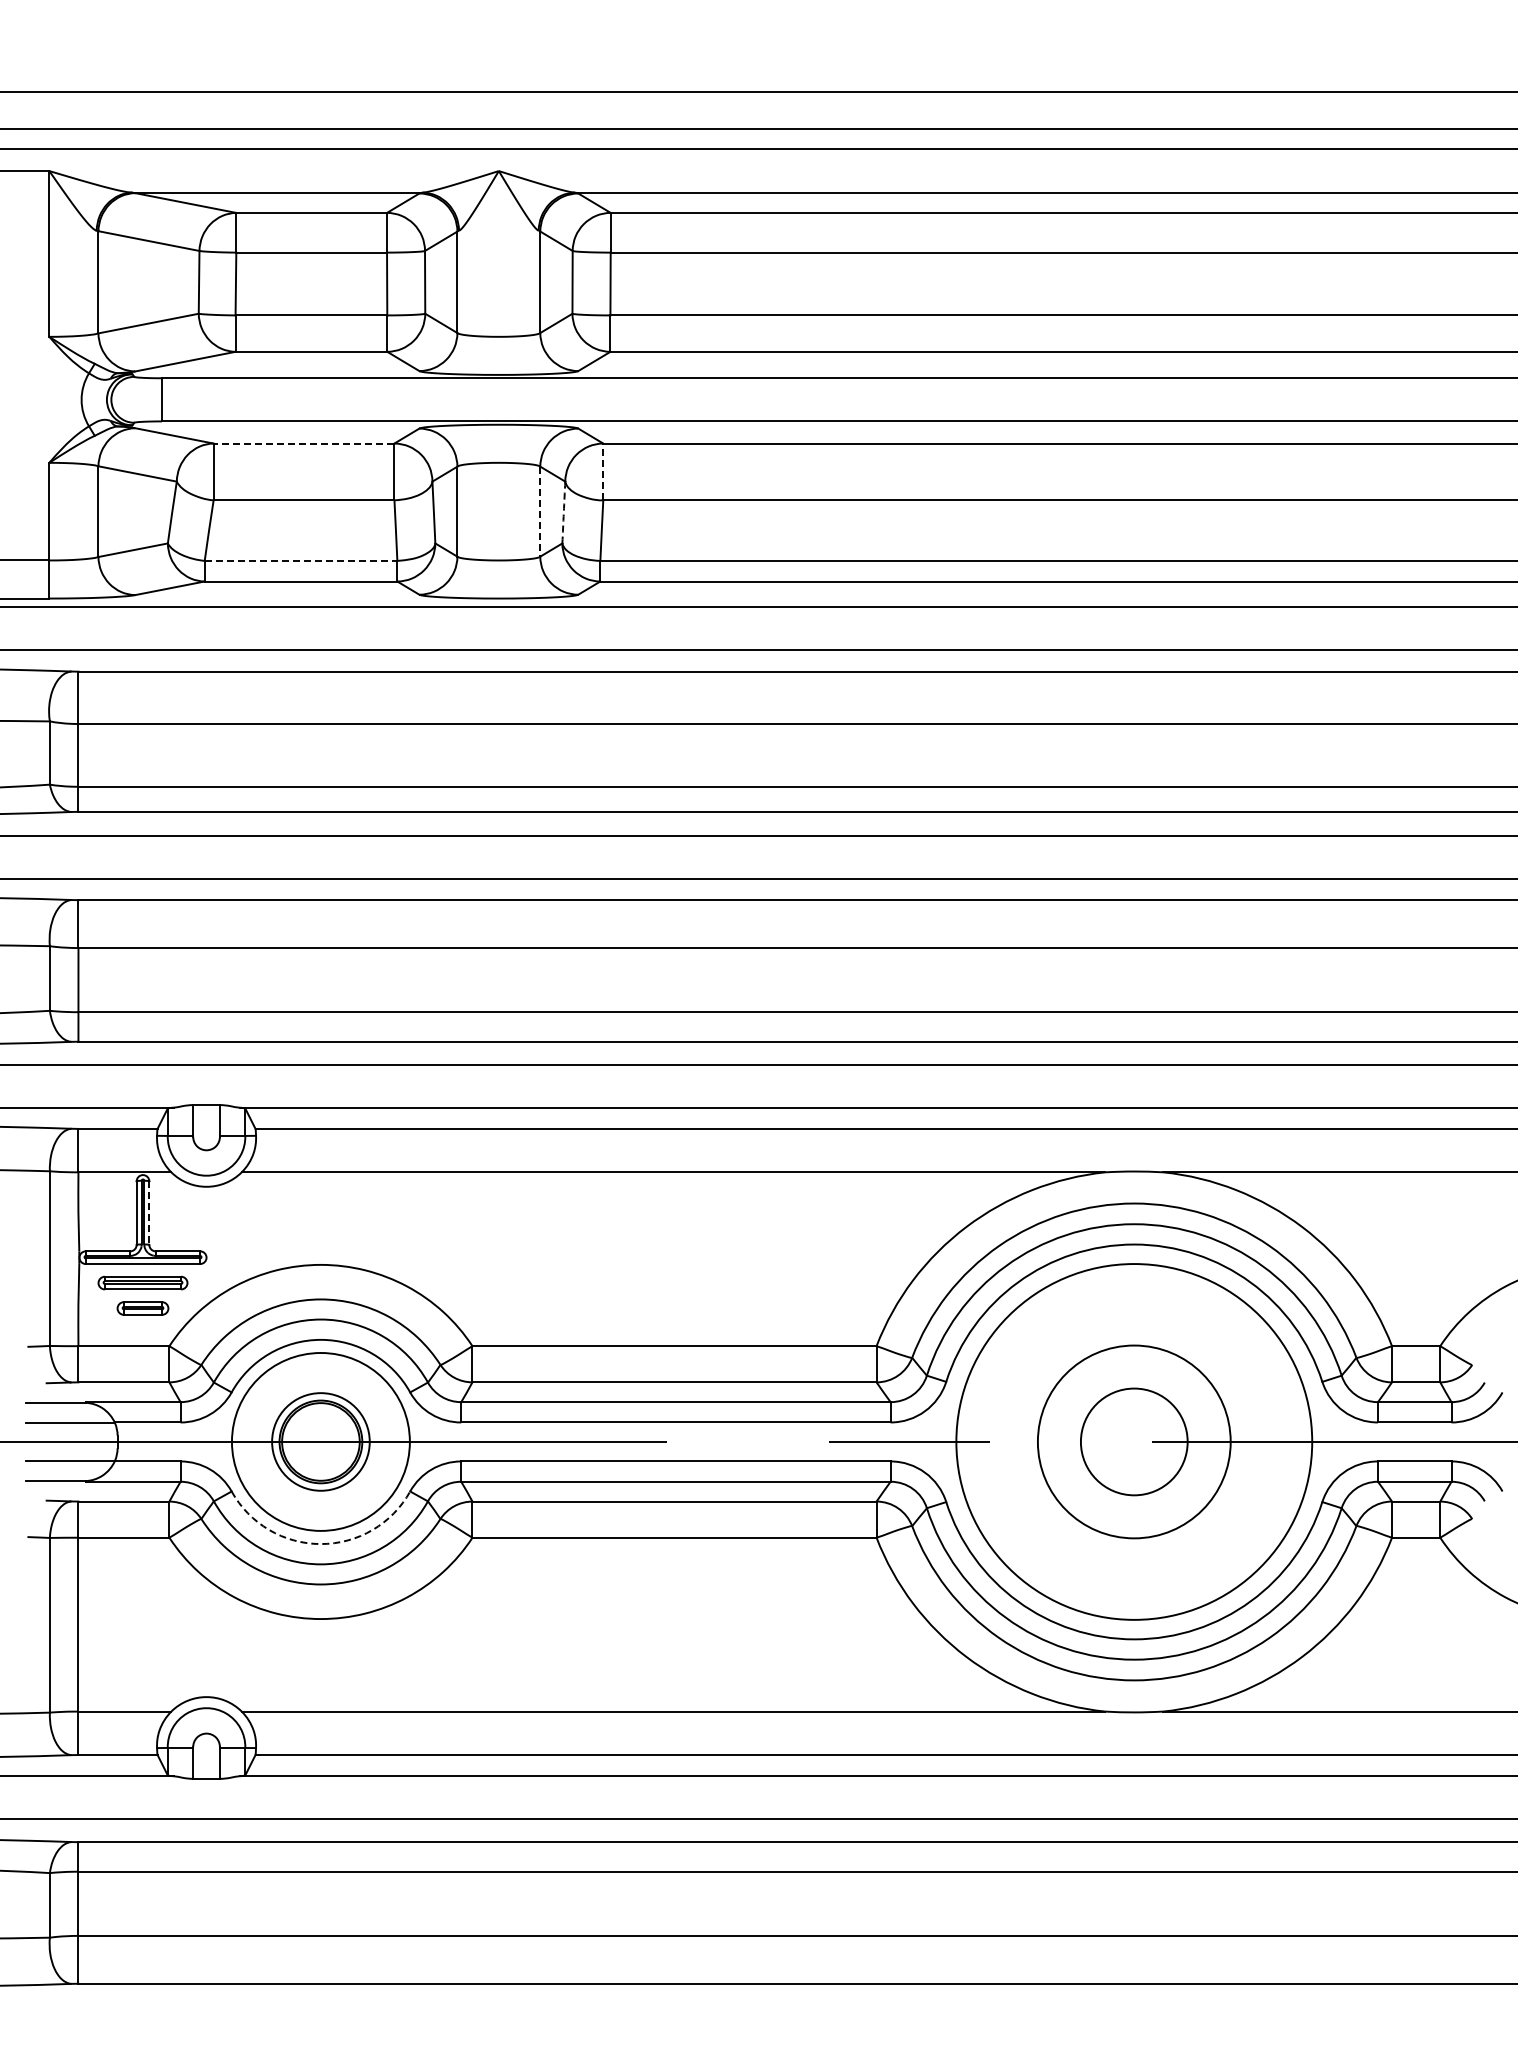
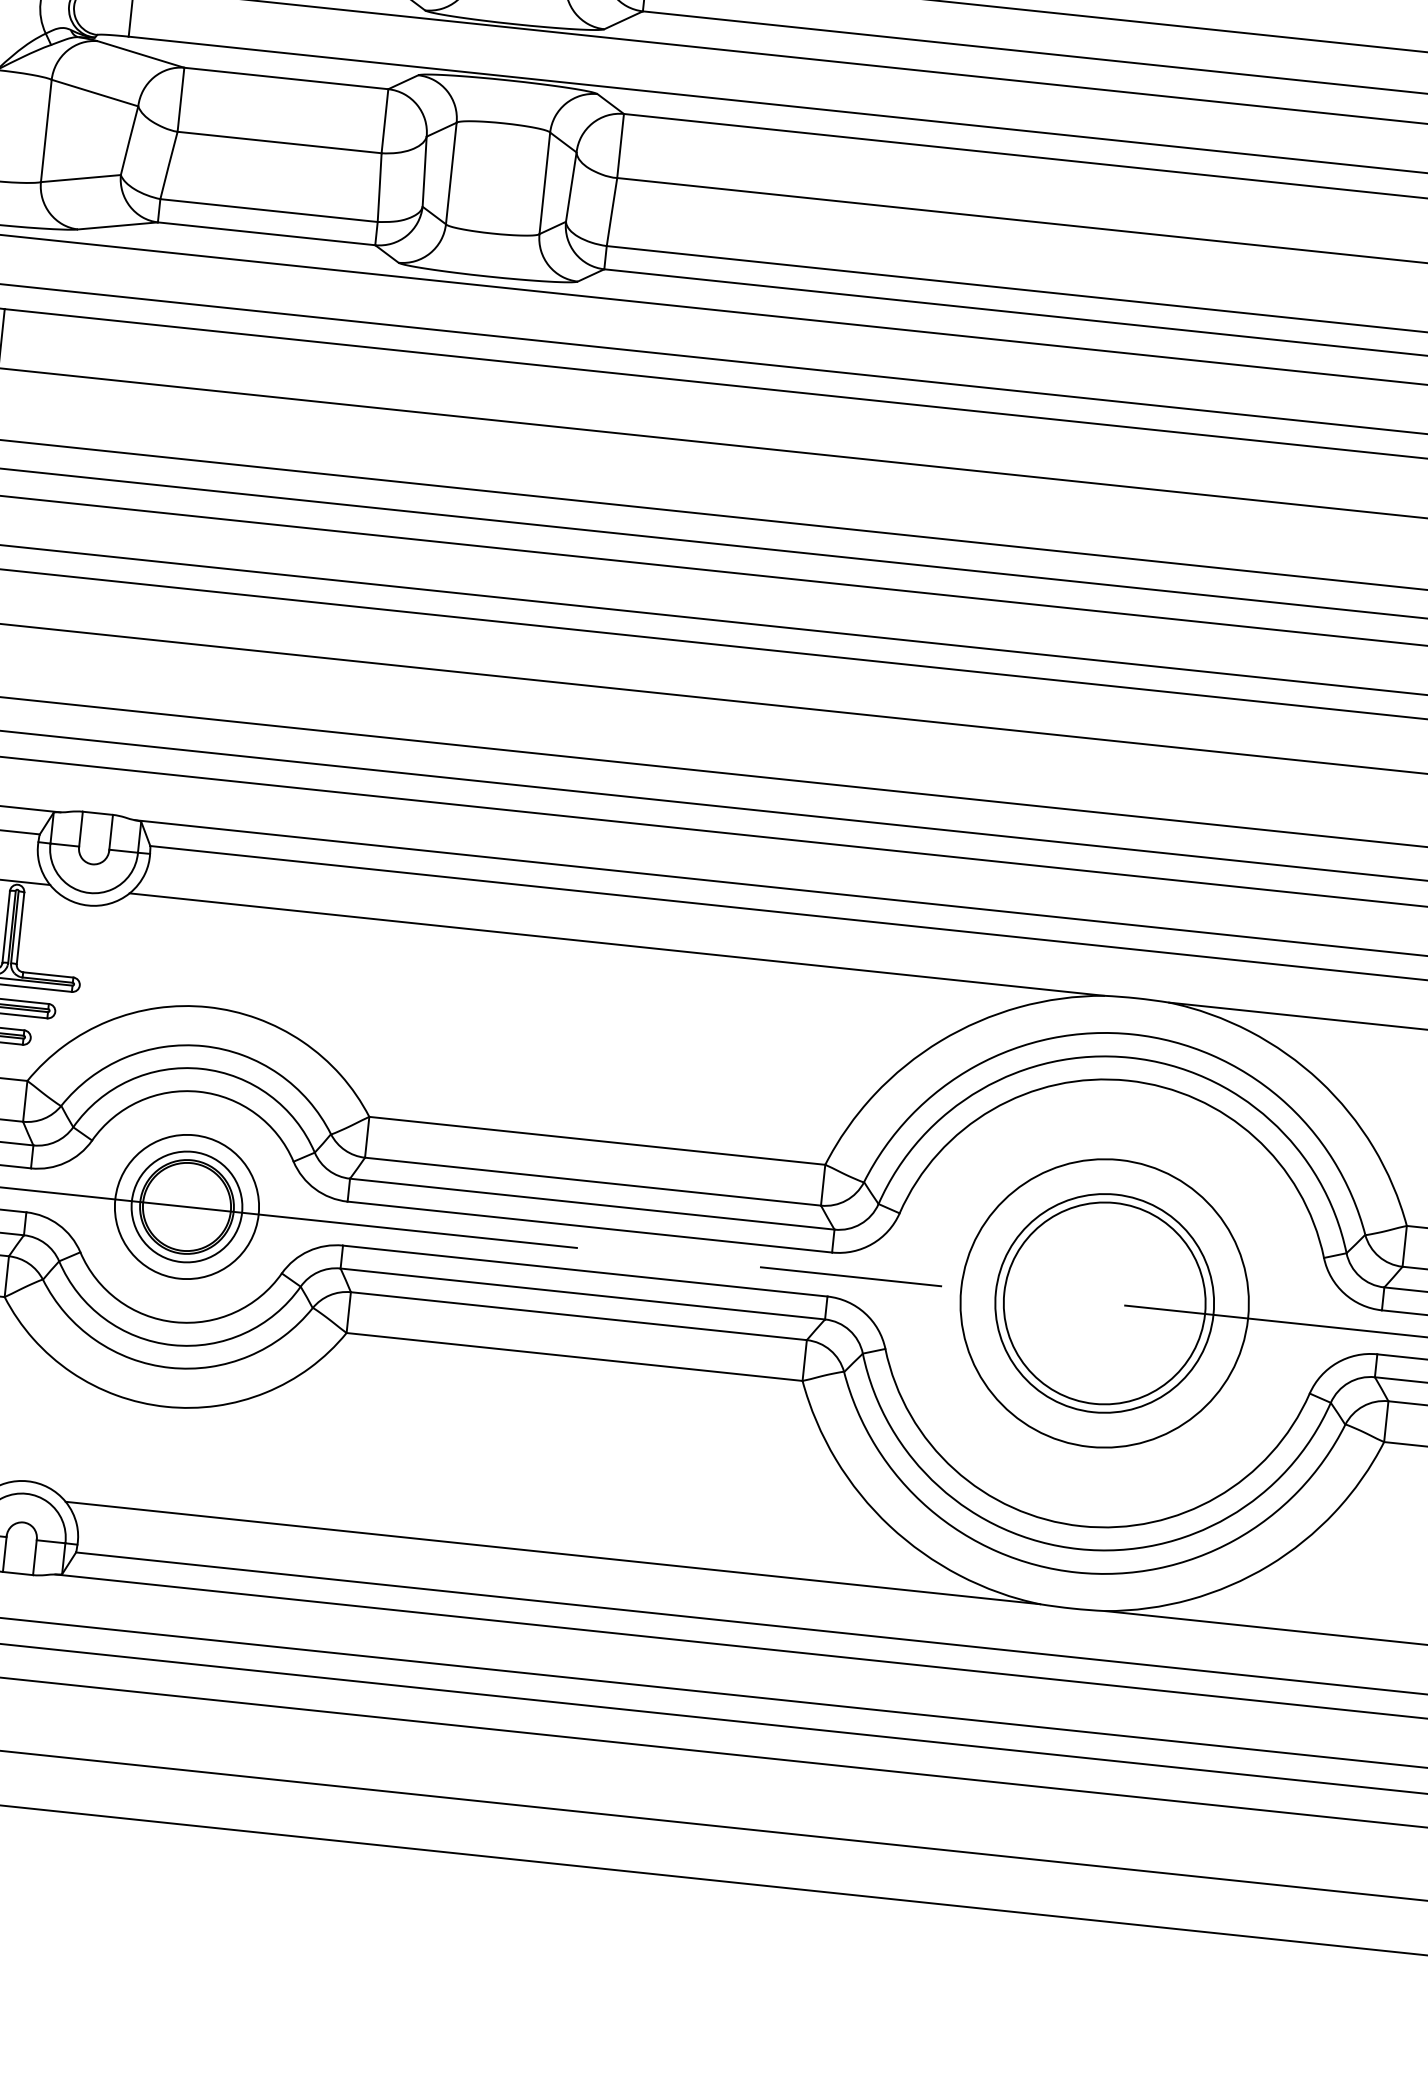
line: (303, 443) -> (285, 78), dashed -> solid
line: (603, 471) -> (620, 145), dashed -> solid
line: (540, 512) -> (544, 184), dashed -> solid
arc: (563, 512) -> (570, 187), dashed -> solid
line: (301, 560) -> (269, 210), dashed -> solid
line: (149, 1213) -> (20, 928), dashed -> solid
circle: (320, 1441) -> (186, 1206), size x0.71
circle: (1134, 1441) -> (1104, 1302), size x0.71
circle: (1134, 1441) -> (1104, 1302), size x1.67
arc: (320, 1544) -> (174, 1322), dashed -> solid

